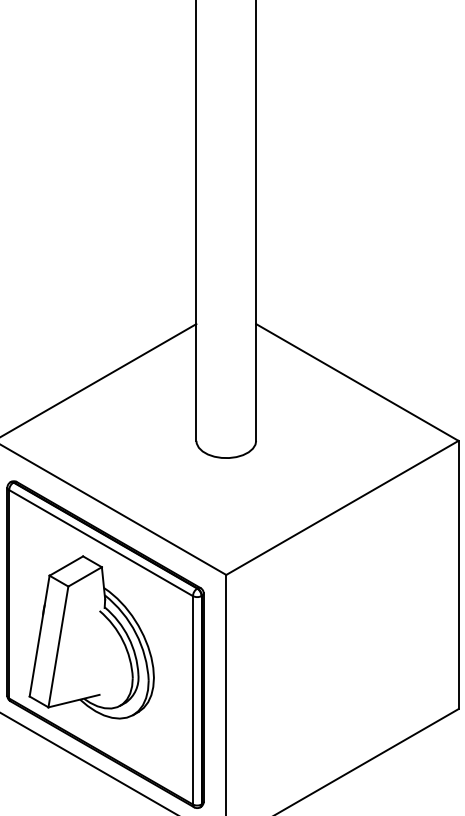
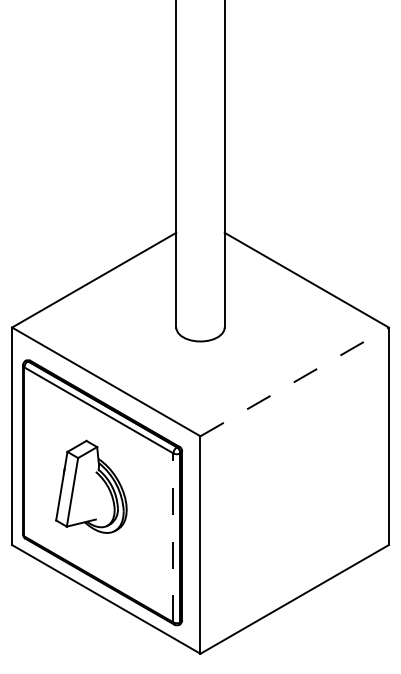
line: (342, 507) -> (294, 381), solid -> dashed
part: (91, 636) -> (91, 486), size x0.7
line: (193, 699) -> (173, 537), solid -> dashed

